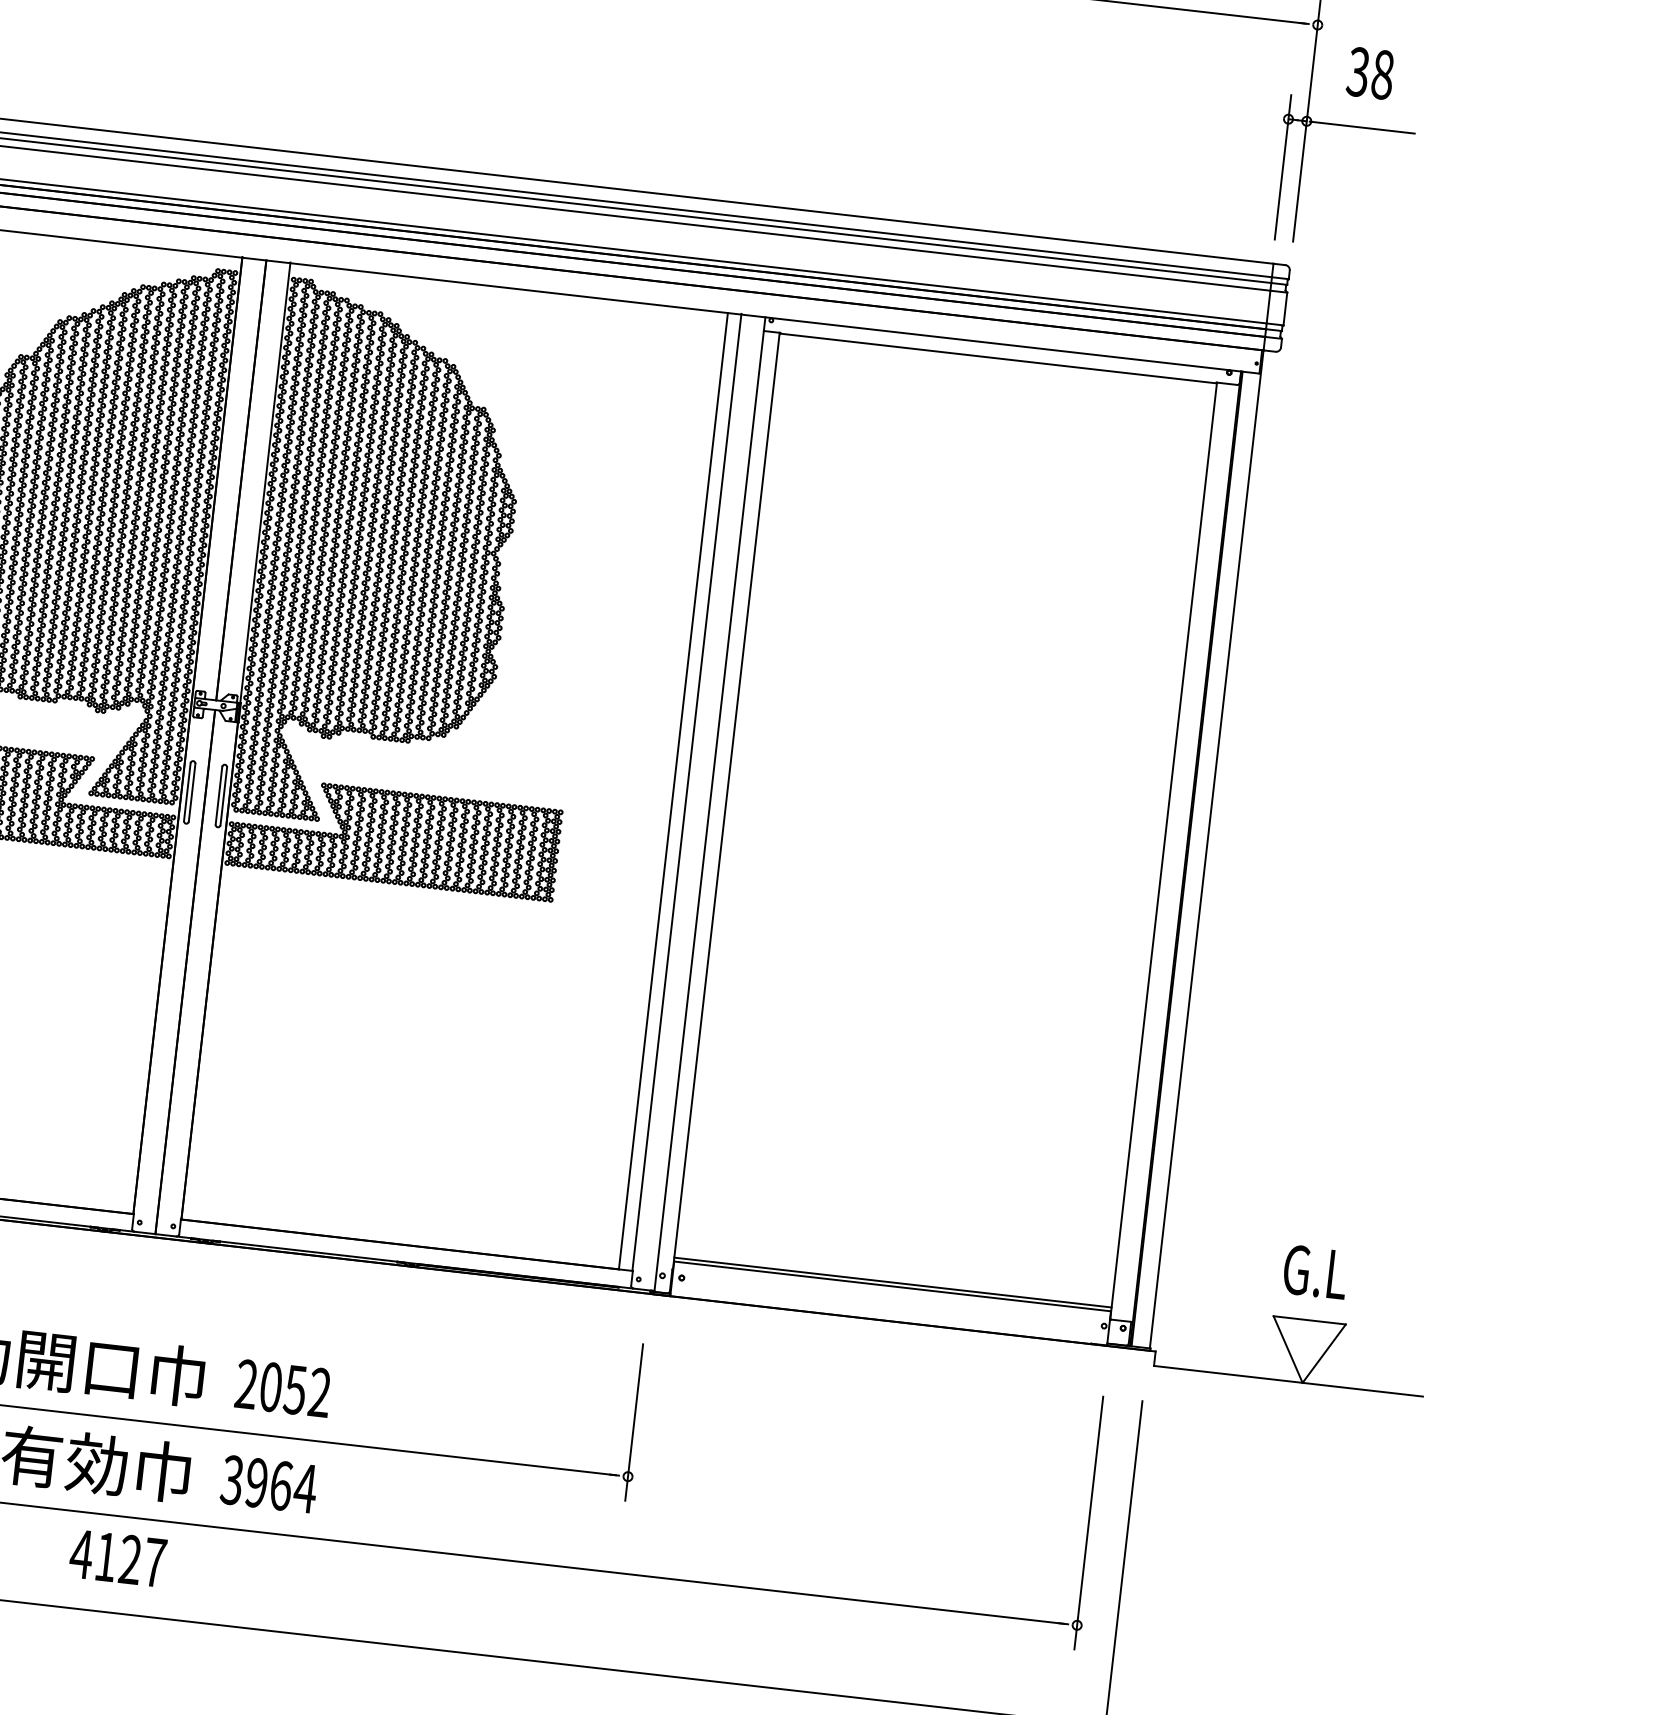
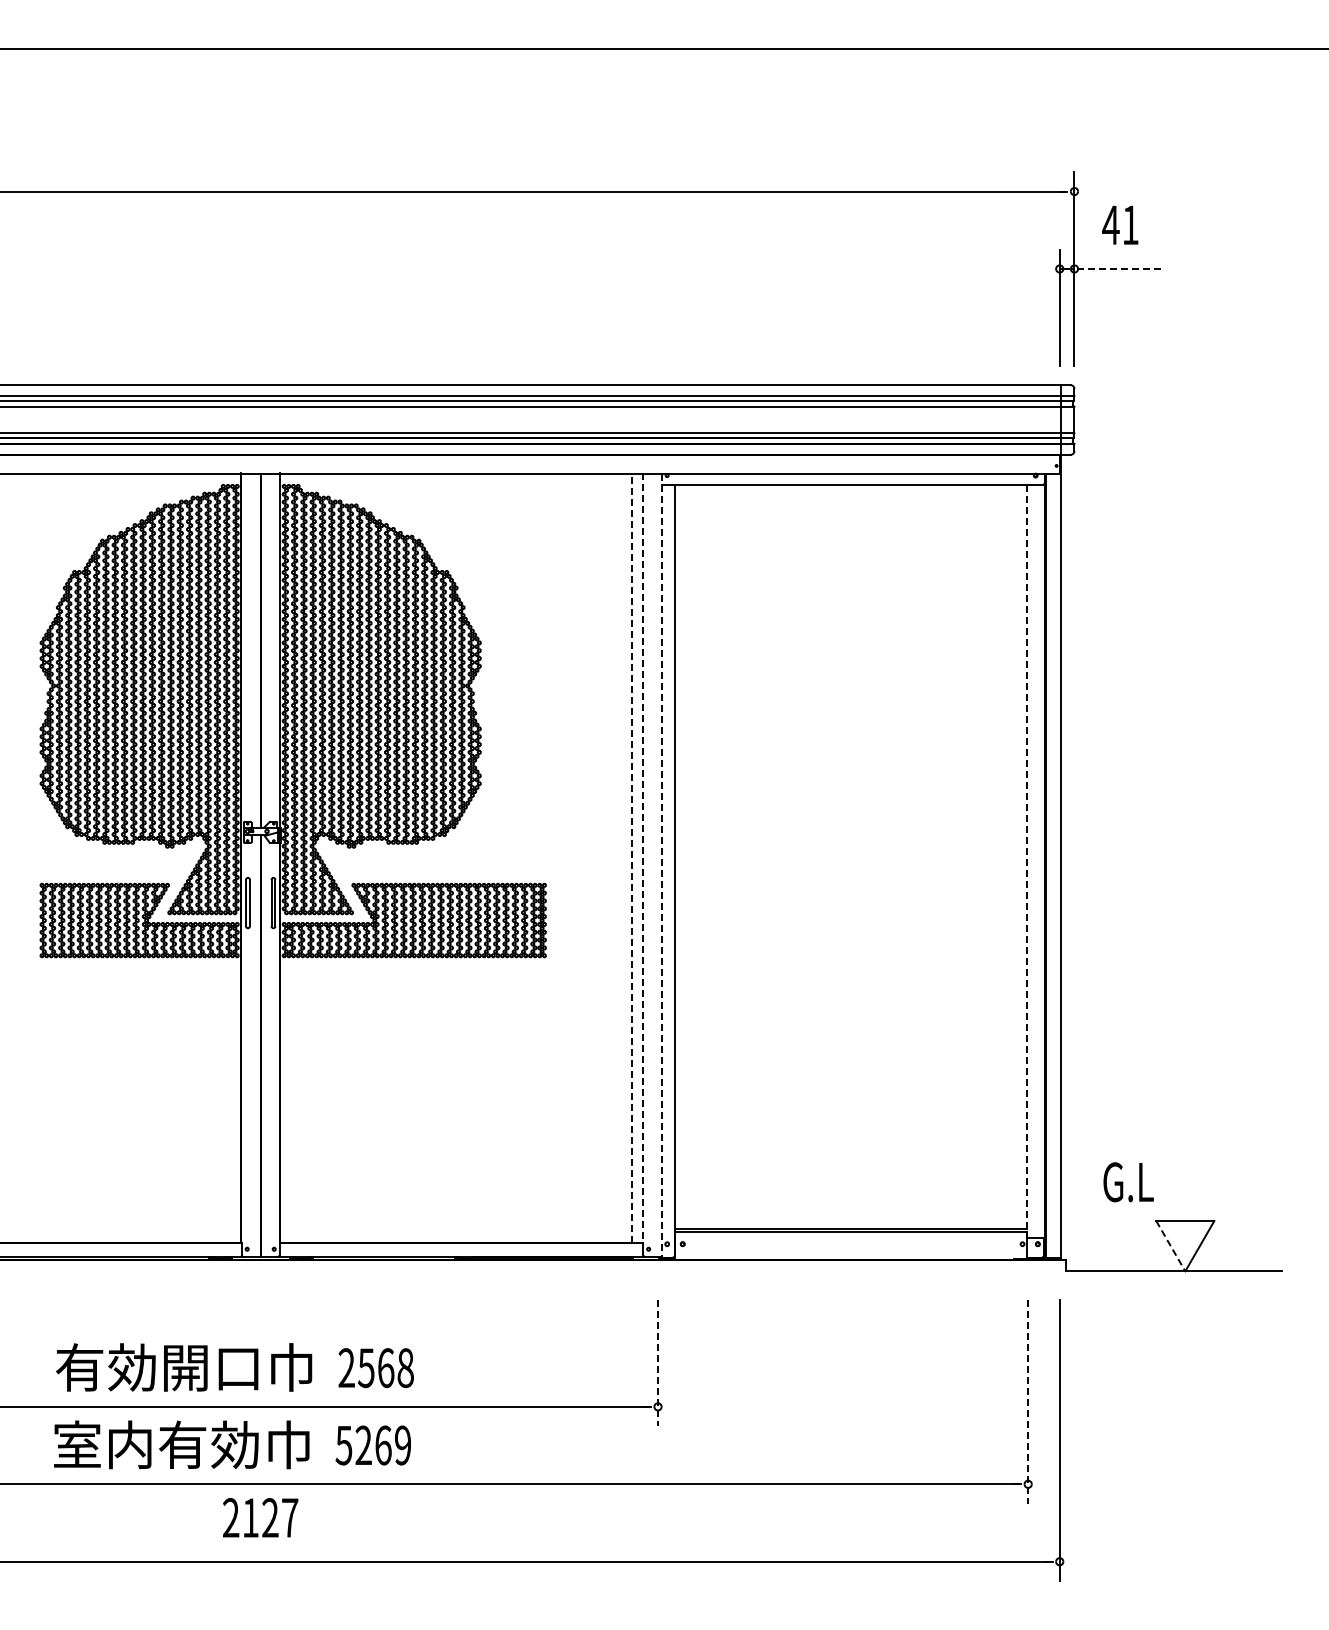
text: (1370, 73) -> (1120, 225), 38 -> 41
line: (1362, 127) -> (1119, 268), solid -> dashed
line: (673, 791) -> (632, 858), solid -> dashed
line: (686, 791) -> (642, 857), solid -> dashed
line: (710, 804) -> (662, 865), solid -> dashed
line: (1163, 850) -> (1026, 861), solid -> dashed
text: (1315, 1272) -> (1128, 1182), moved
line: (1288, 1350) -> (1171, 1246), solid -> dashed
text: (294, 1390) -> (385, 1368), 2052 -> 2568
line: (634, 1422) -> (658, 1363), solid -> dashed
text: (268, 1484) -> (373, 1445), 3964 -> 5269
line: (1089, 1523) -> (1028, 1402), solid -> dashed
text: (80, 1553) -> (230, 1517), 4127 -> 2127

